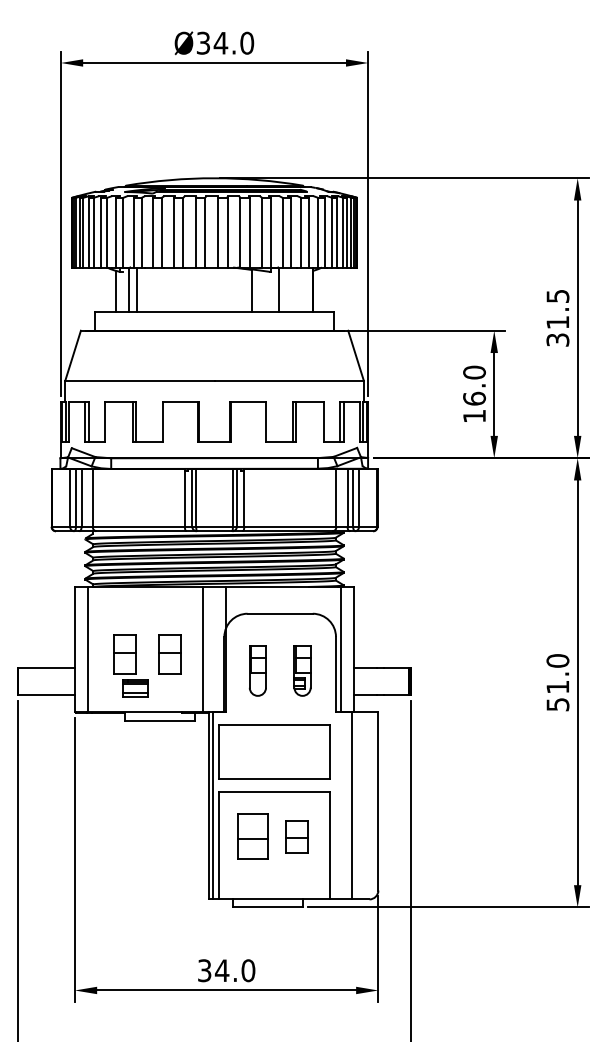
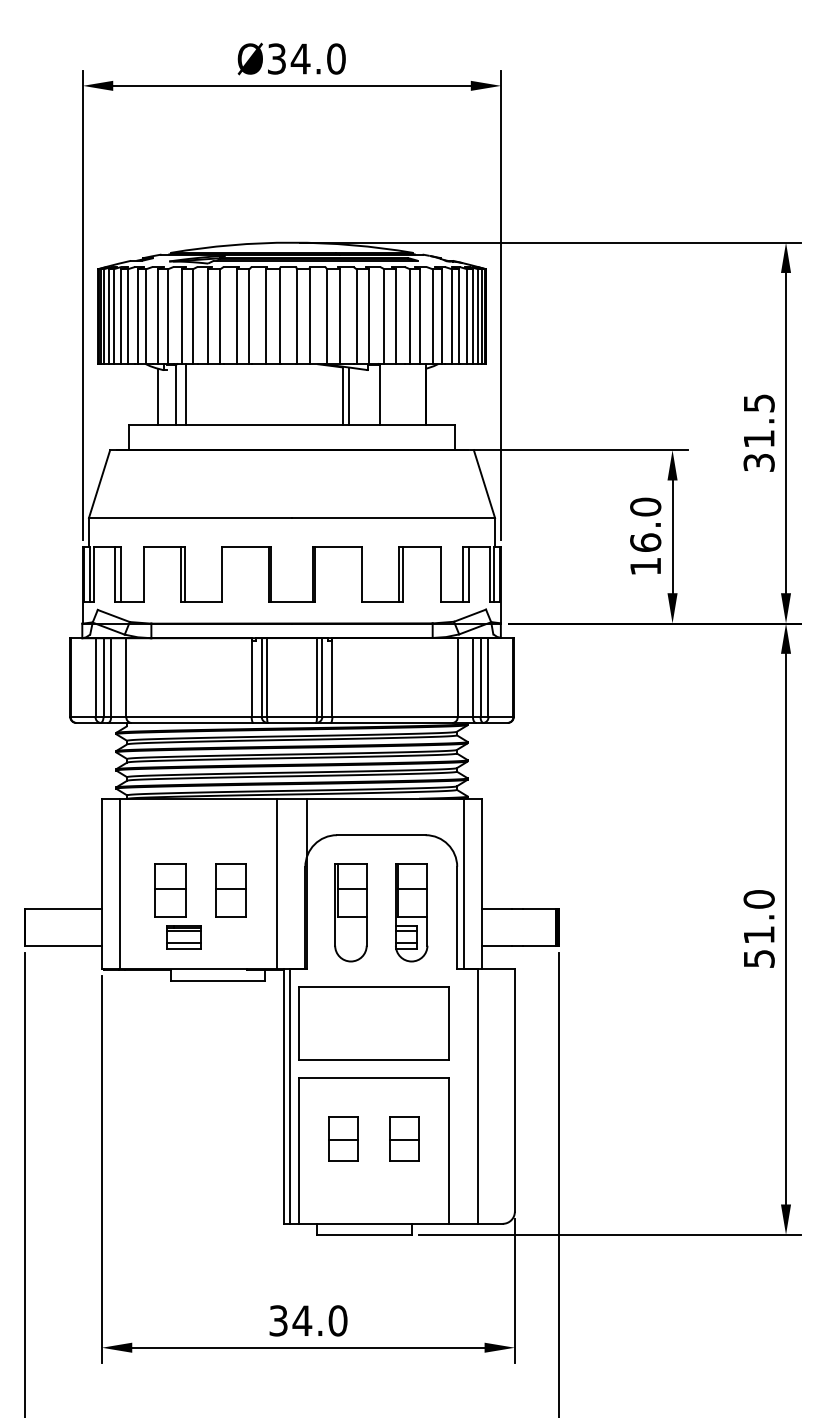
line: (256, 290) -> (349, 395), added
part: (257, 670) -> (350, 912), size x1.43
part: (302, 670) -> (411, 912), size x1.43
part: (252, 836) -> (343, 1138), size x0.71

